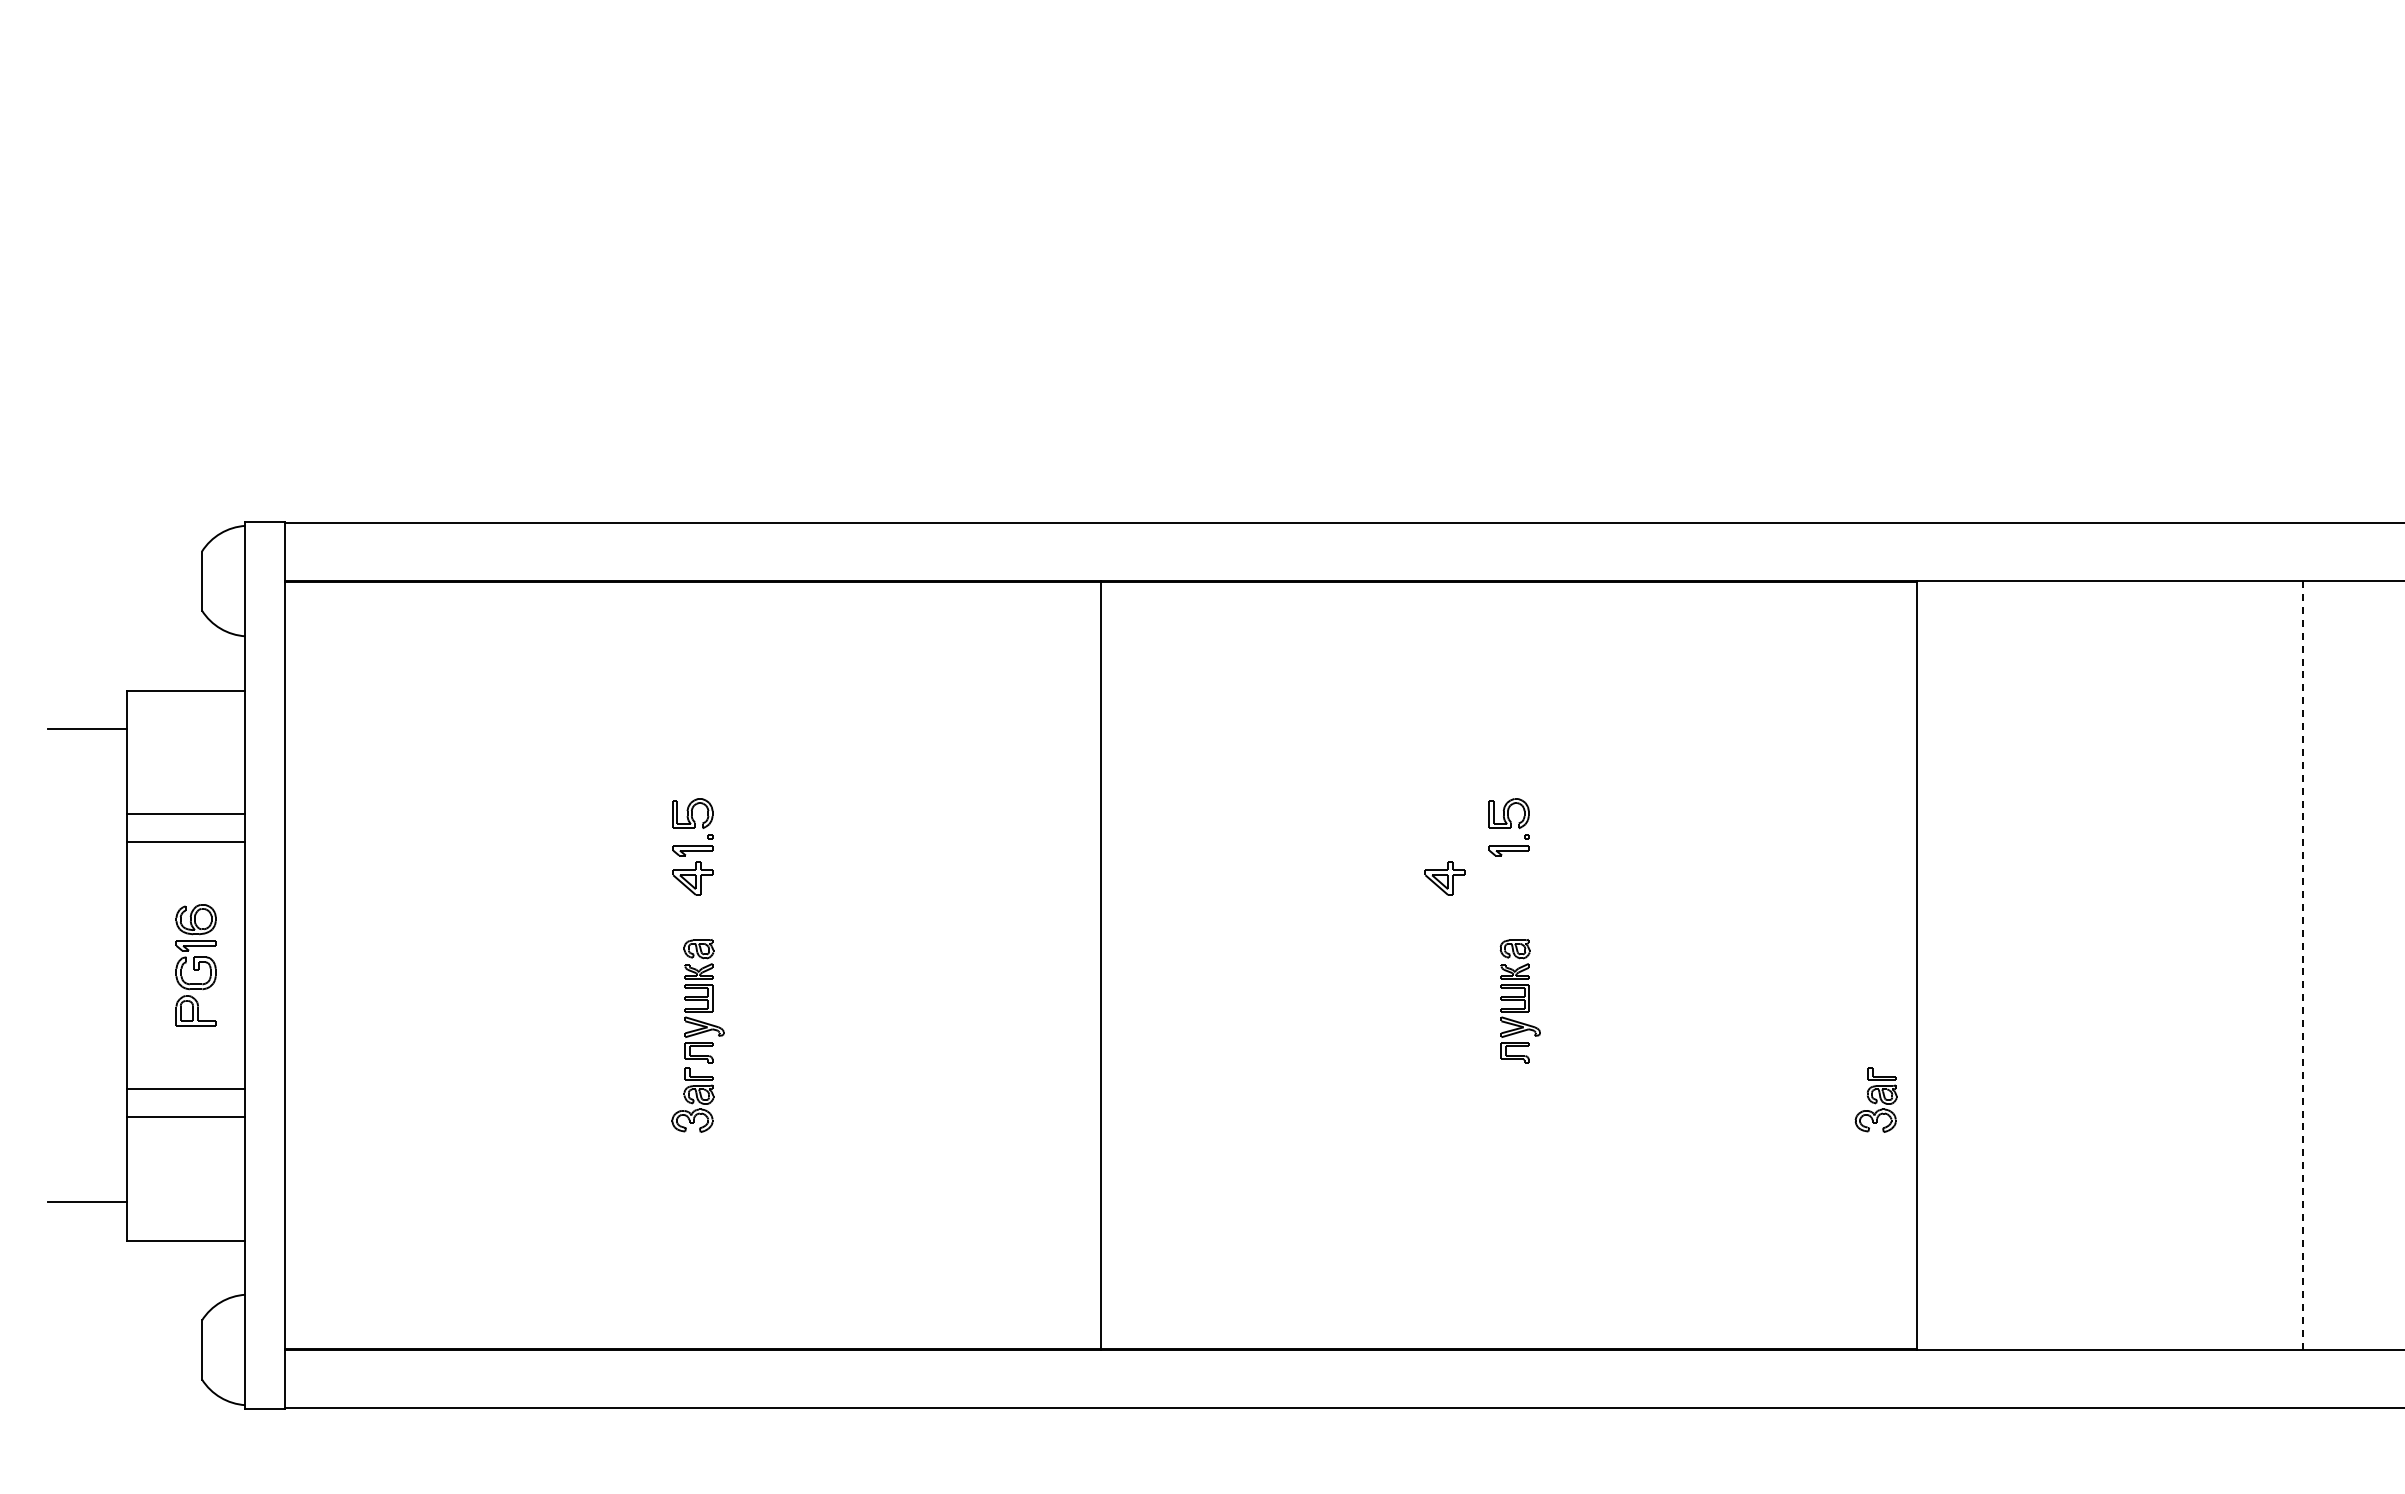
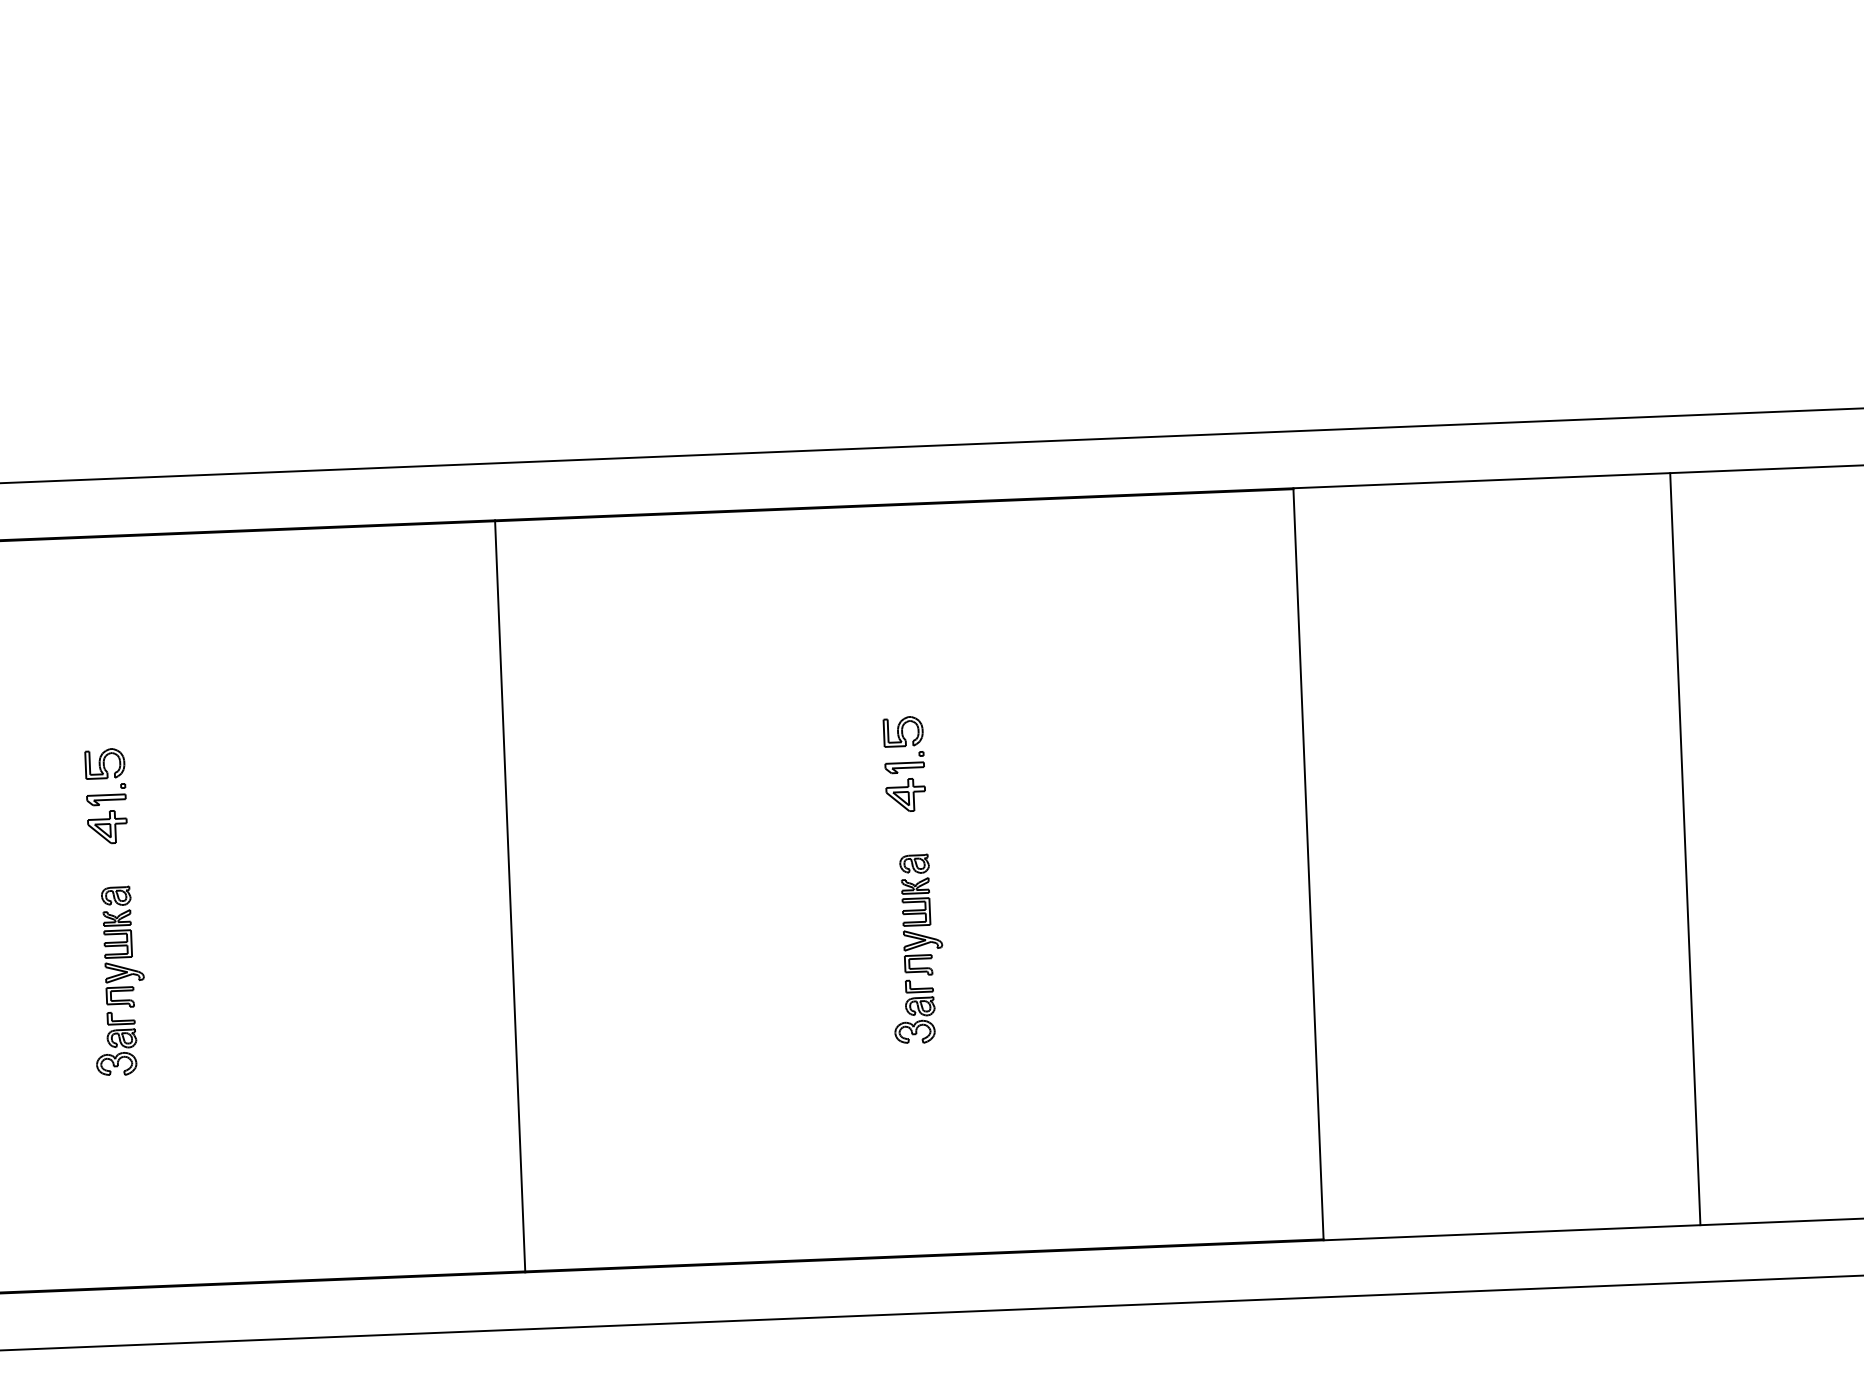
part: (1444, 878) -> (905, 795), moved
line: (2302, 965) -> (1685, 849), dashed -> solid
part: (1875, 1099) -> (913, 1011), moved

